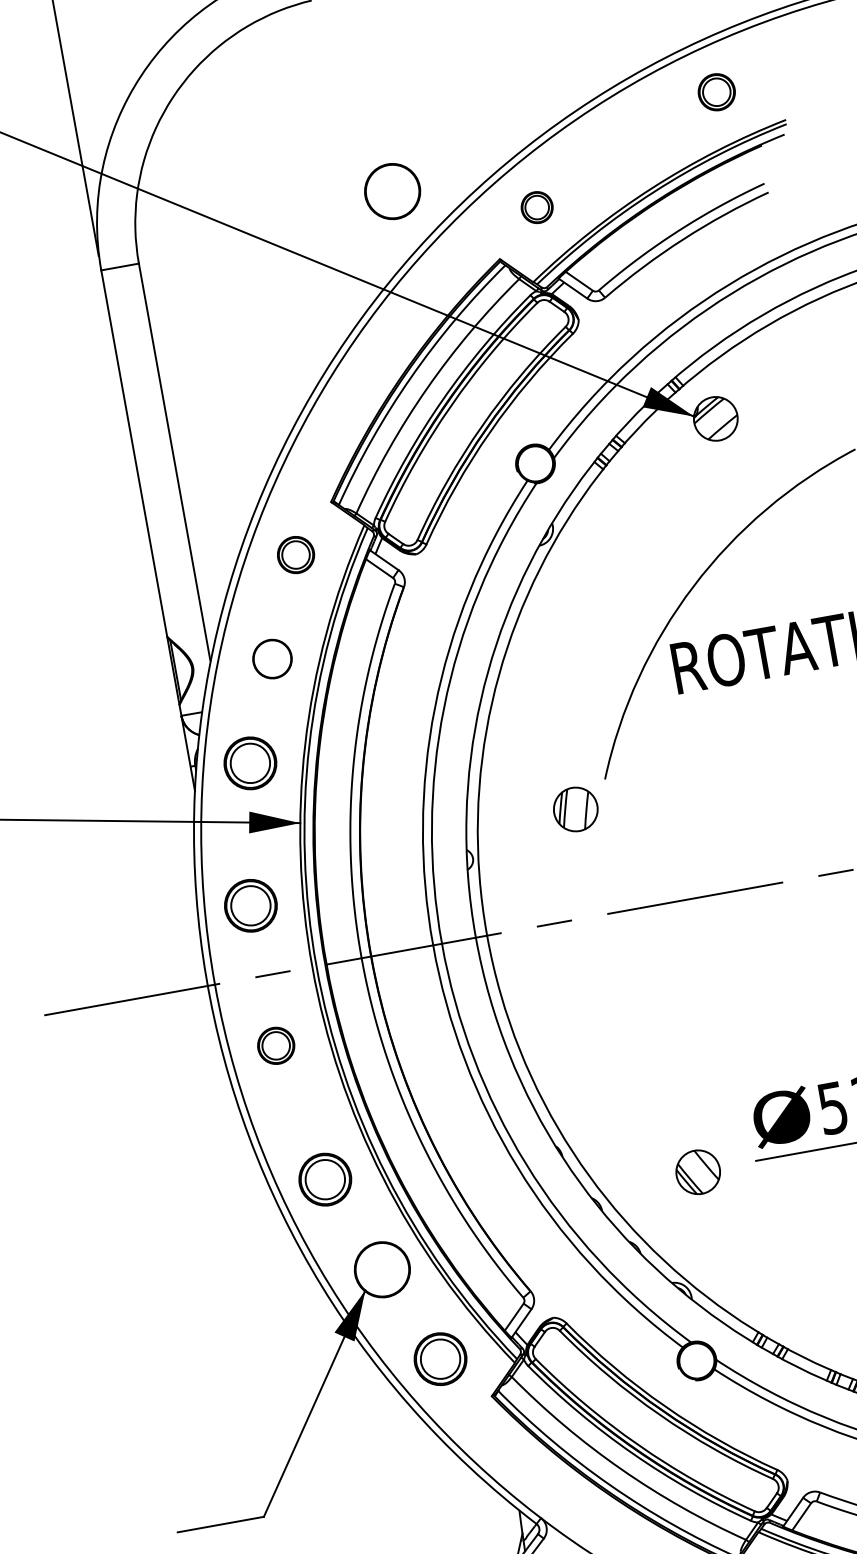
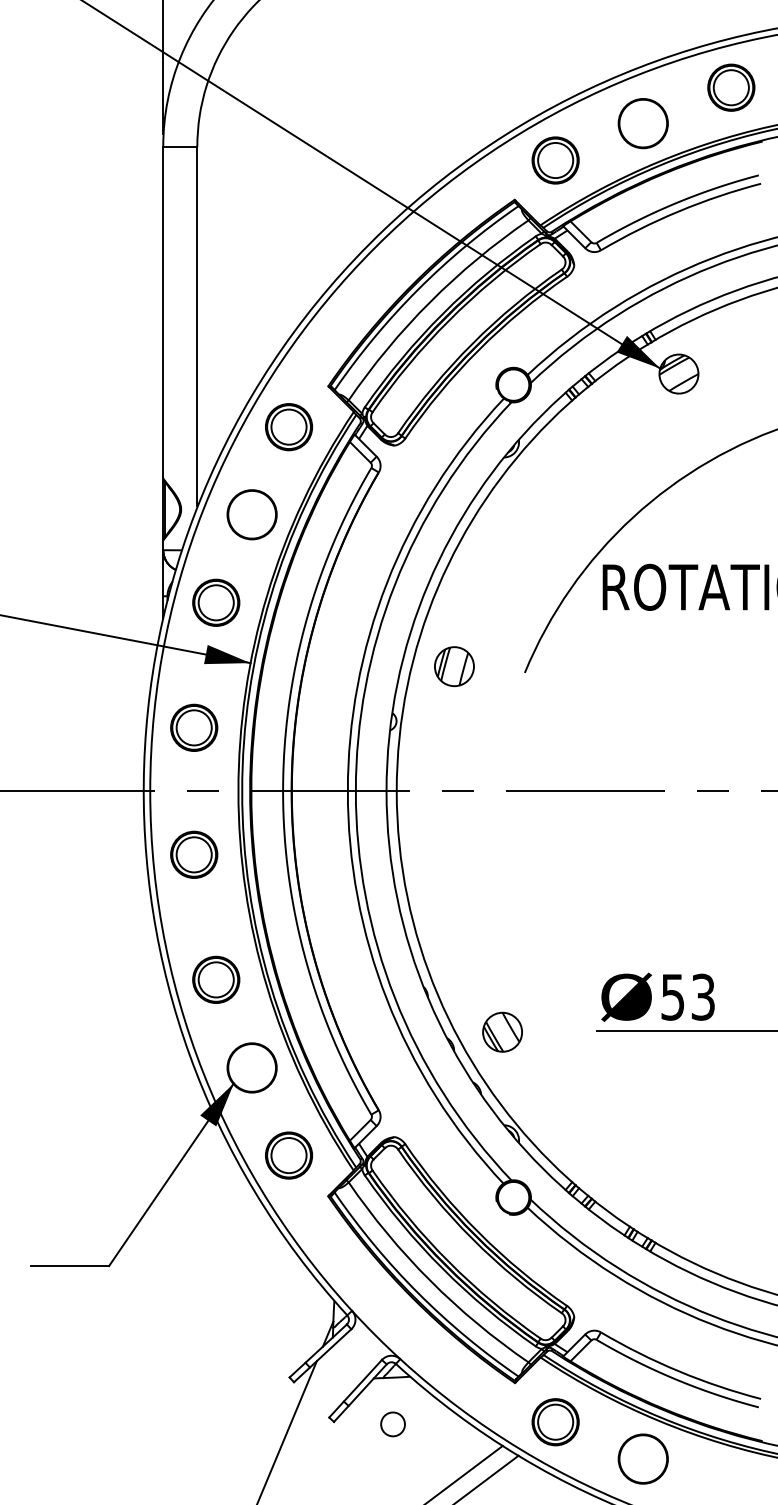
part: (716, 92) -> (731, 87), size x1.43
circle: (391, 191) -> (642, 123), moved
part: (537, 207) -> (555, 160), size x1.67
part: (296, 555) -> (289, 427), size x1.43
circle: (271, 658) -> (251, 514), size x1.43
part: (575, 809) -> (454, 666), moved
part: (276, 1045) -> (194, 854), size x1.43
part: (697, 1171) -> (502, 1031), moved

